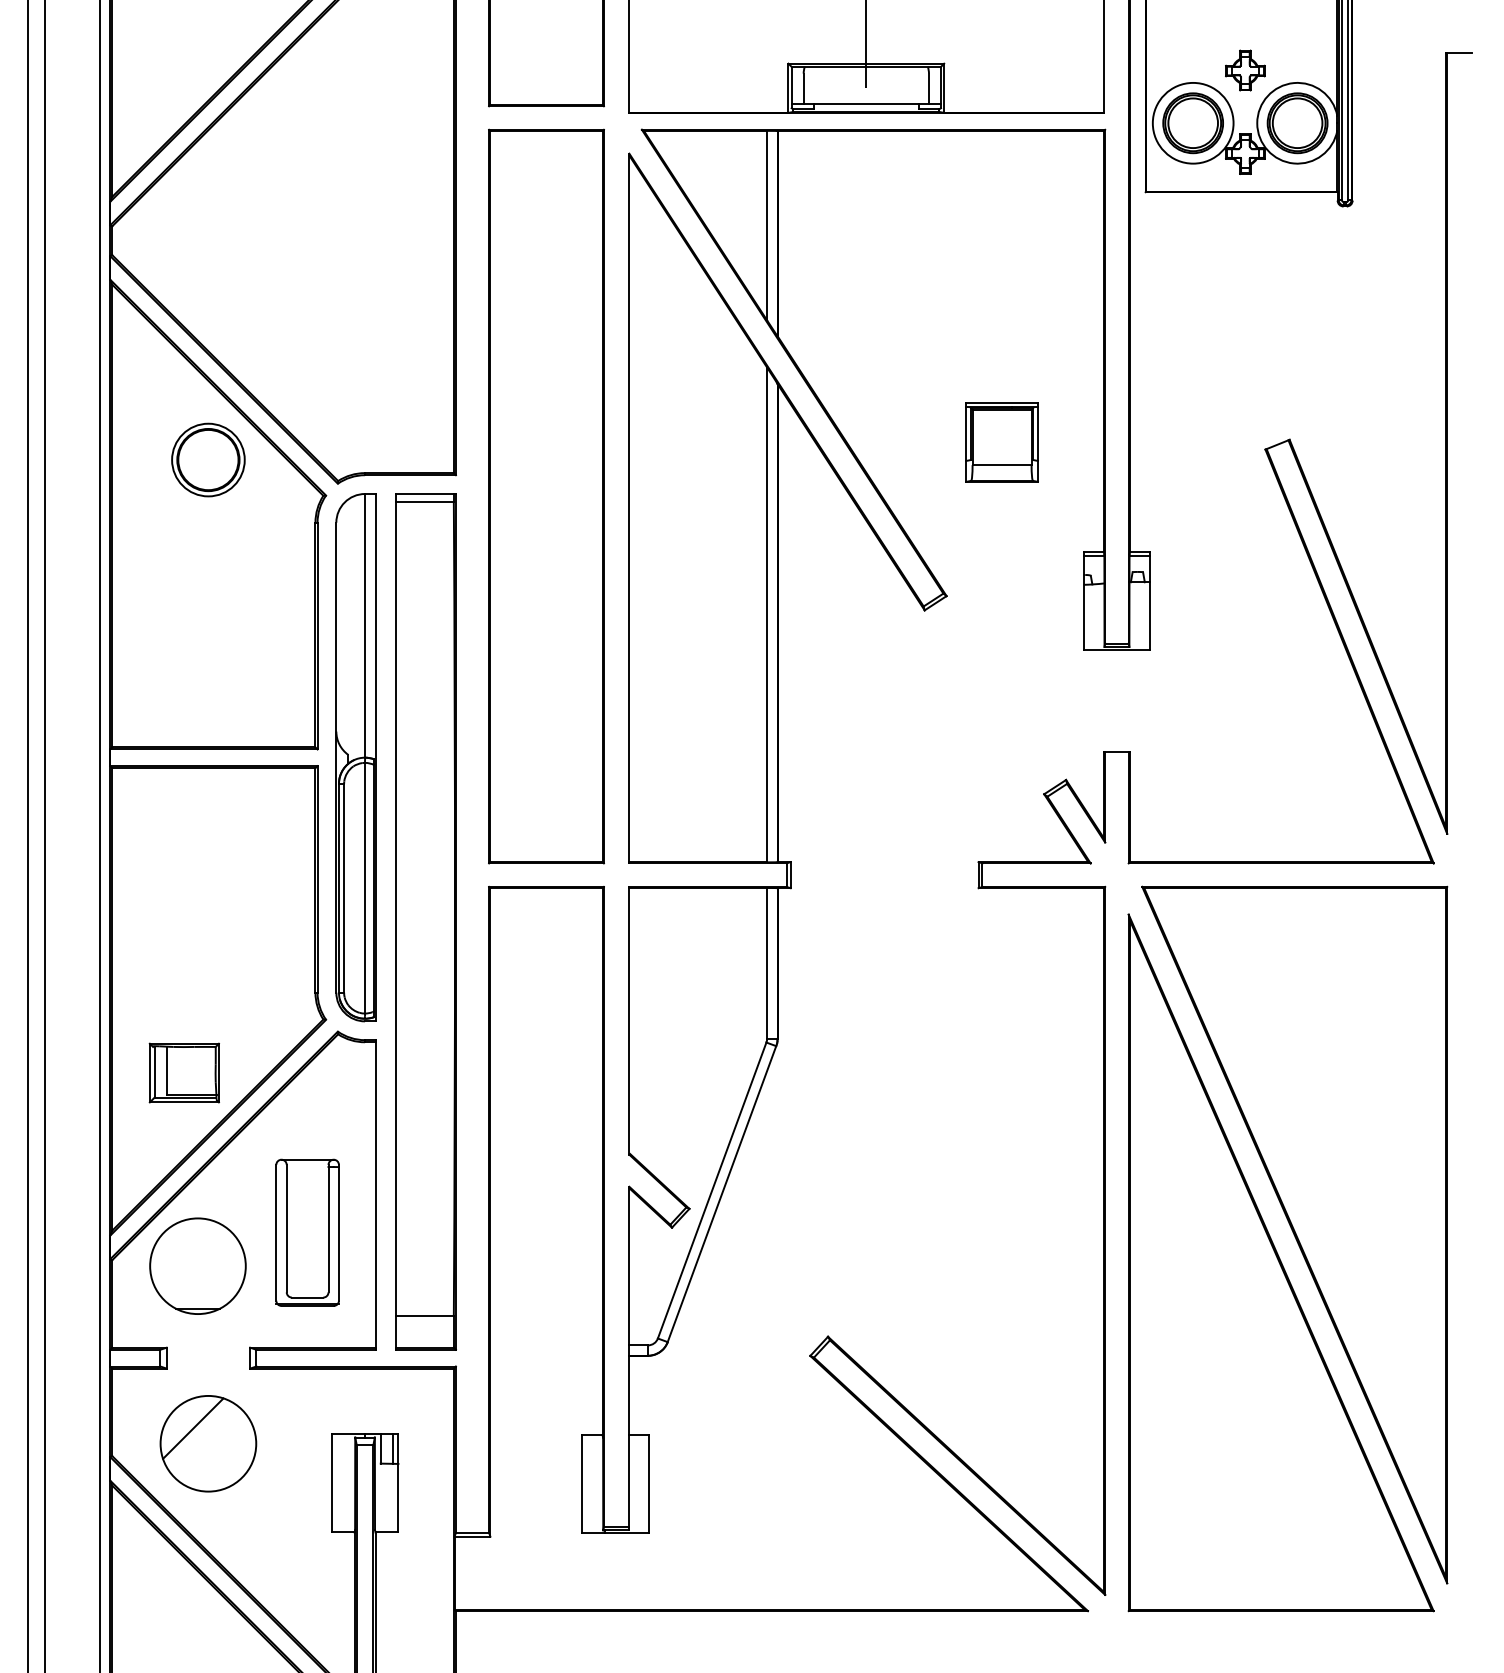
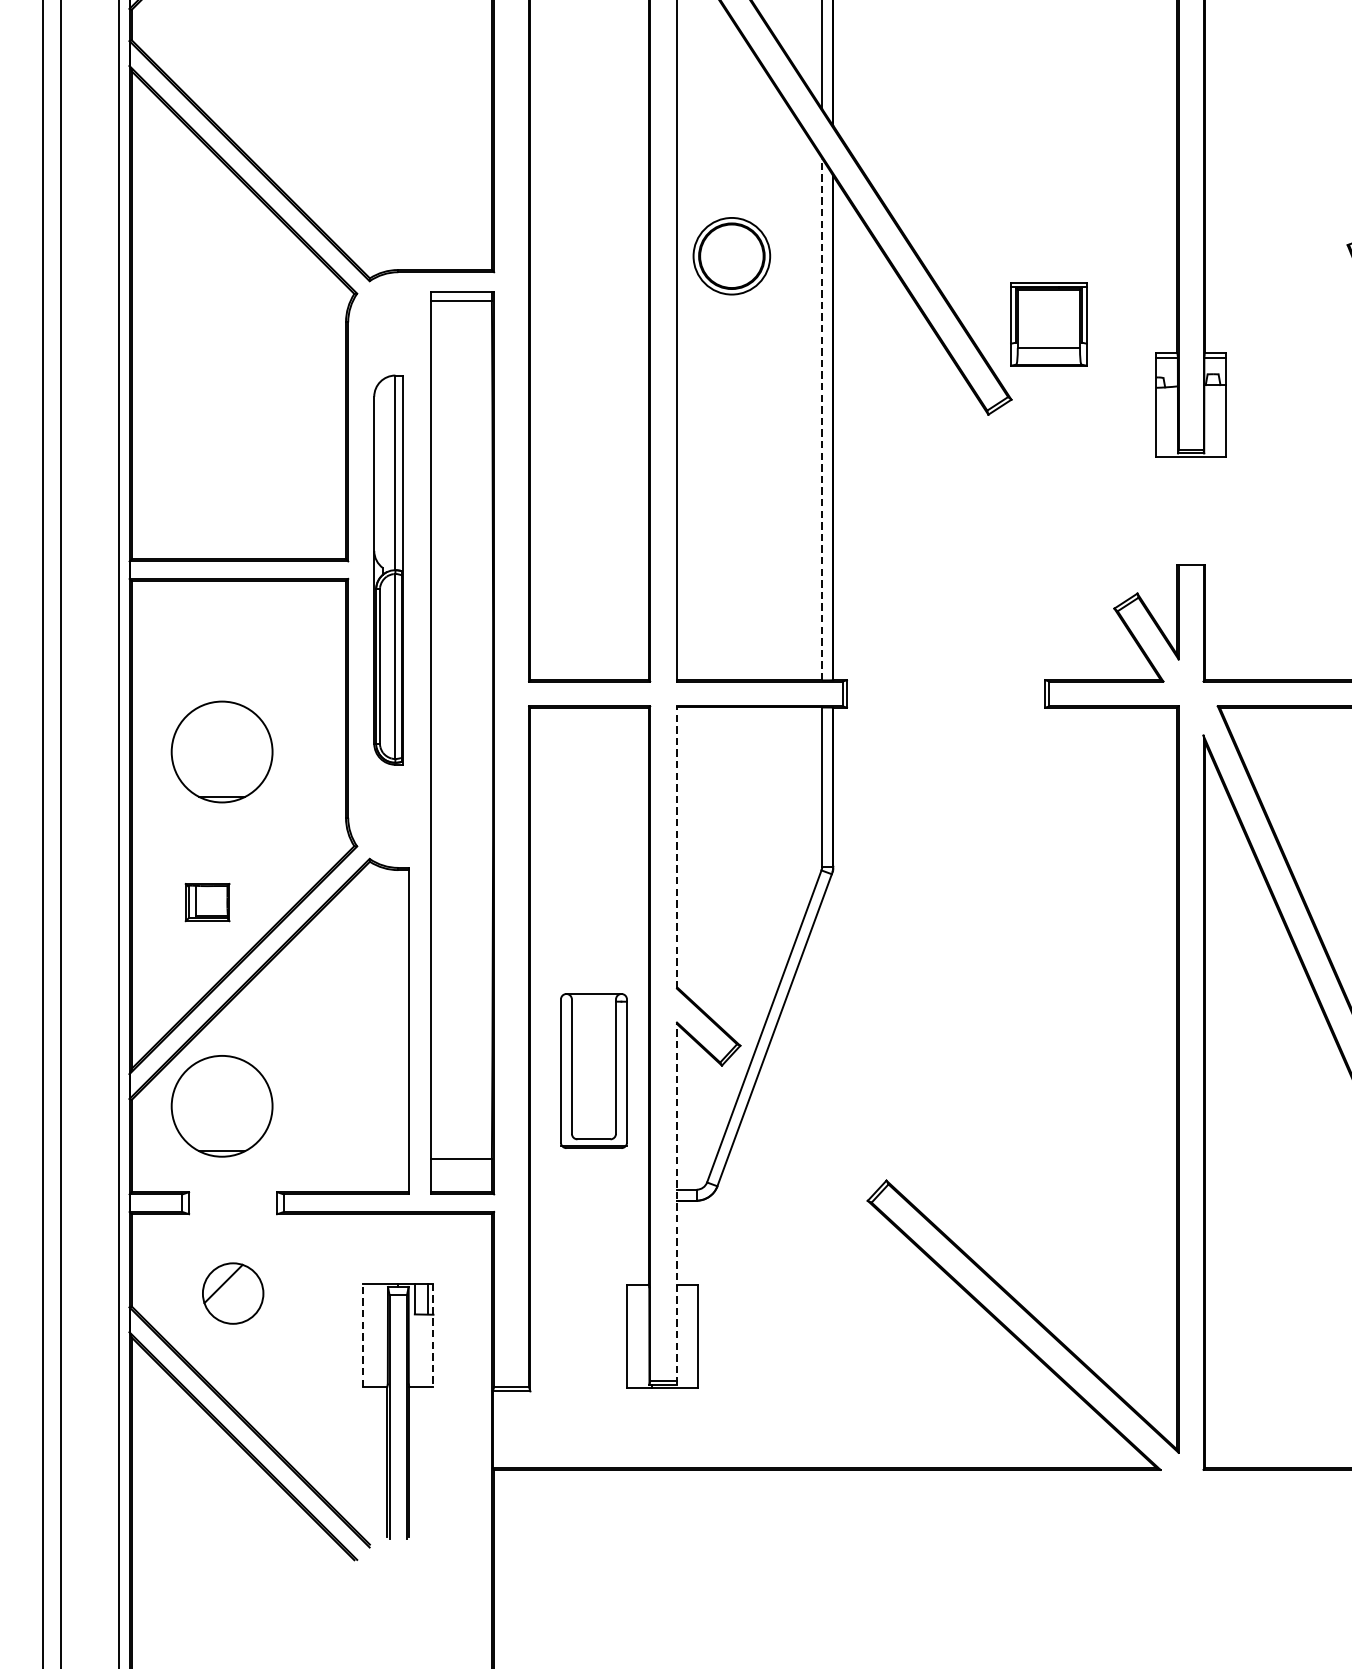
part: (1001, 442) -> (1048, 324), moved
part: (208, 459) -> (731, 255), moved
line: (767, 614) -> (822, 419), solid -> dashed
part: (355, 757) -> (388, 569), size x0.7
part: (197, 929) -> (221, 751), added
line: (629, 1020) -> (677, 847), solid -> dashed
part: (183, 1072) -> (206, 902), size x0.6
part: (307, 1232) -> (593, 1070), moved
line: (629, 1358) -> (677, 1203), solid -> dashed
part: (208, 1443) -> (233, 1293), size x0.6
line: (331, 1482) -> (362, 1334), solid -> dashed
line: (398, 1483) -> (433, 1335), solid -> dashed

